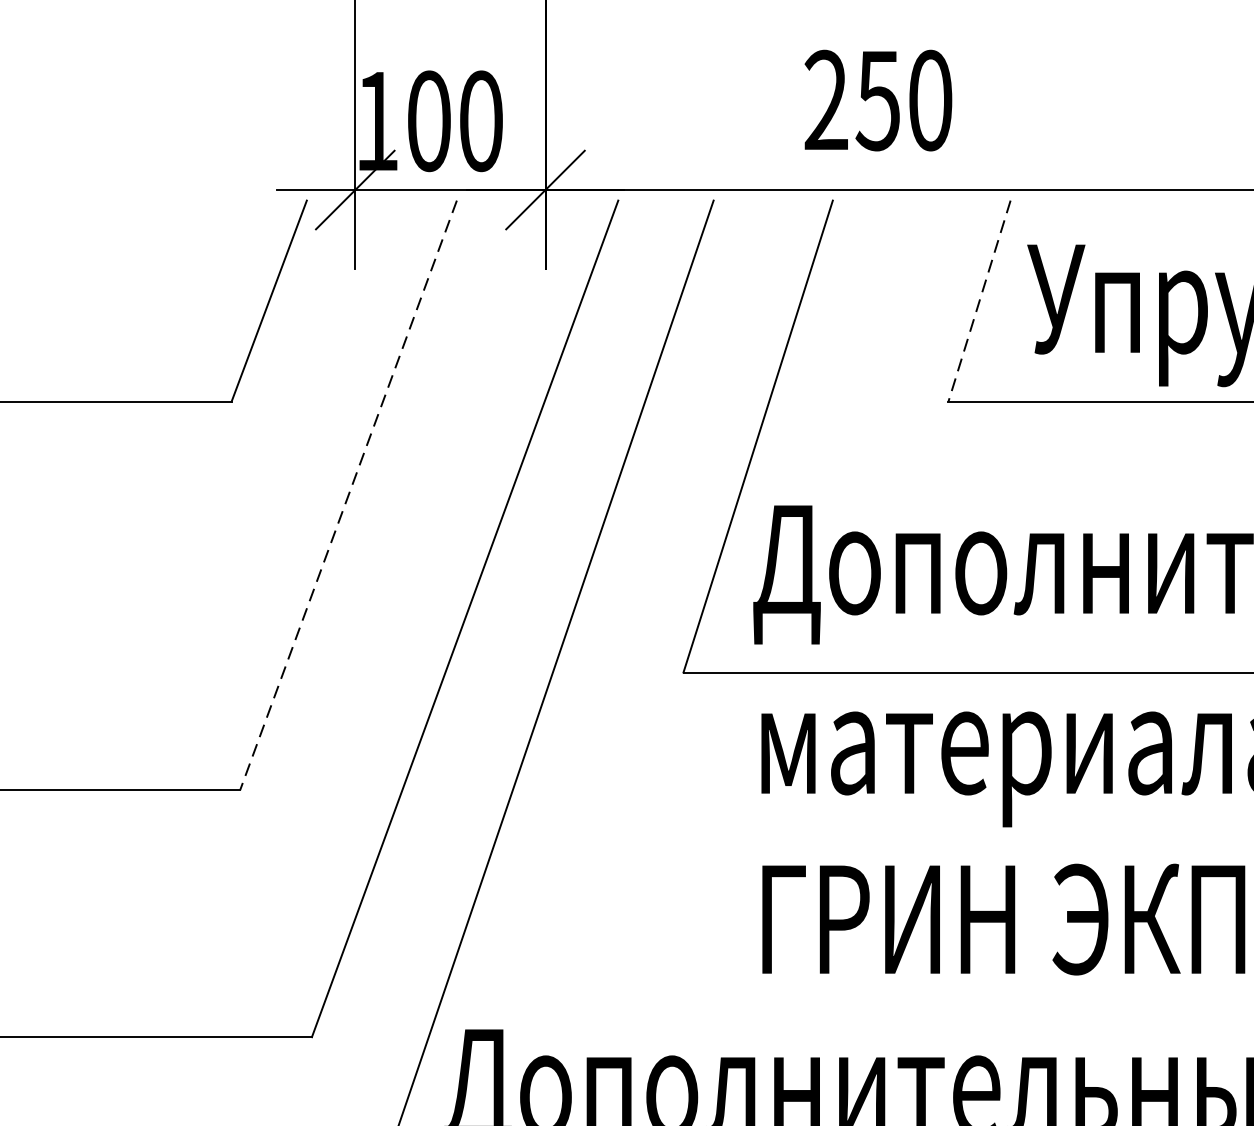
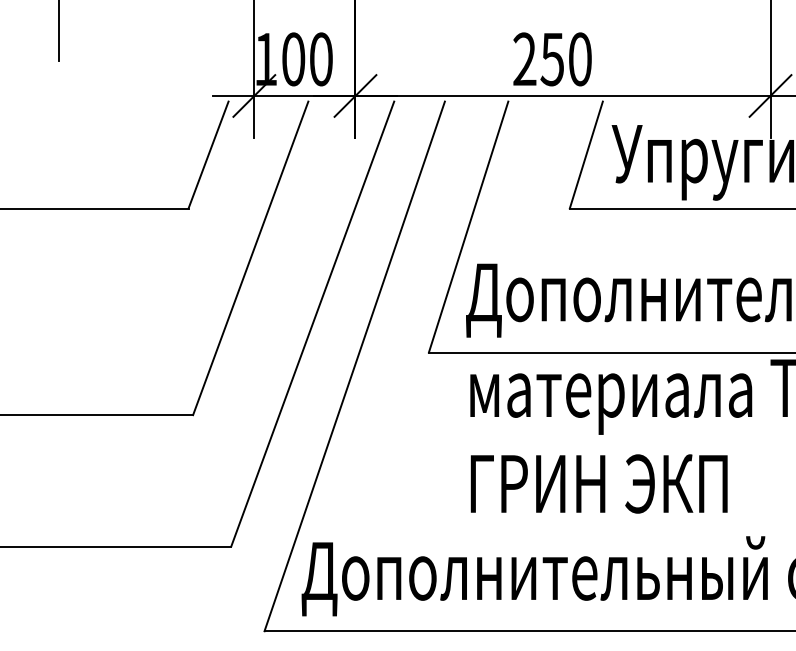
text: (878, 100) -> (552, 59), moved
line: (979, 301) -> (586, 155), dashed -> solid
line: (348, 495) -> (250, 258), dashed -> solid

